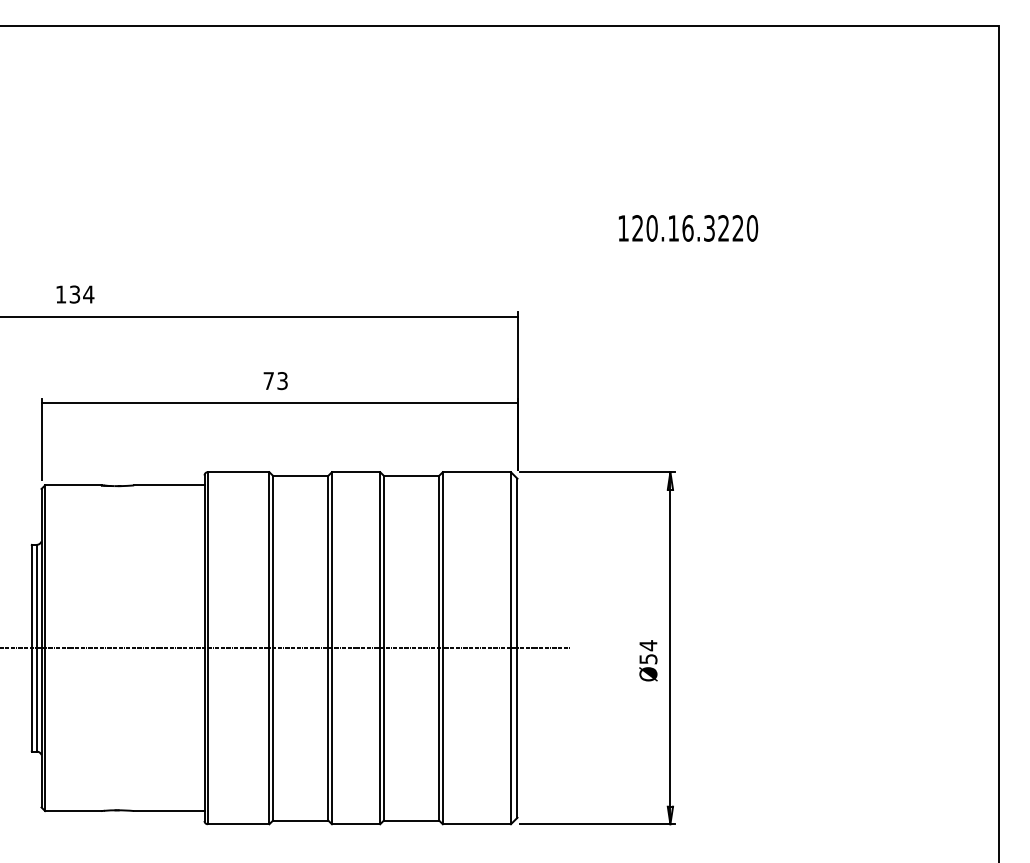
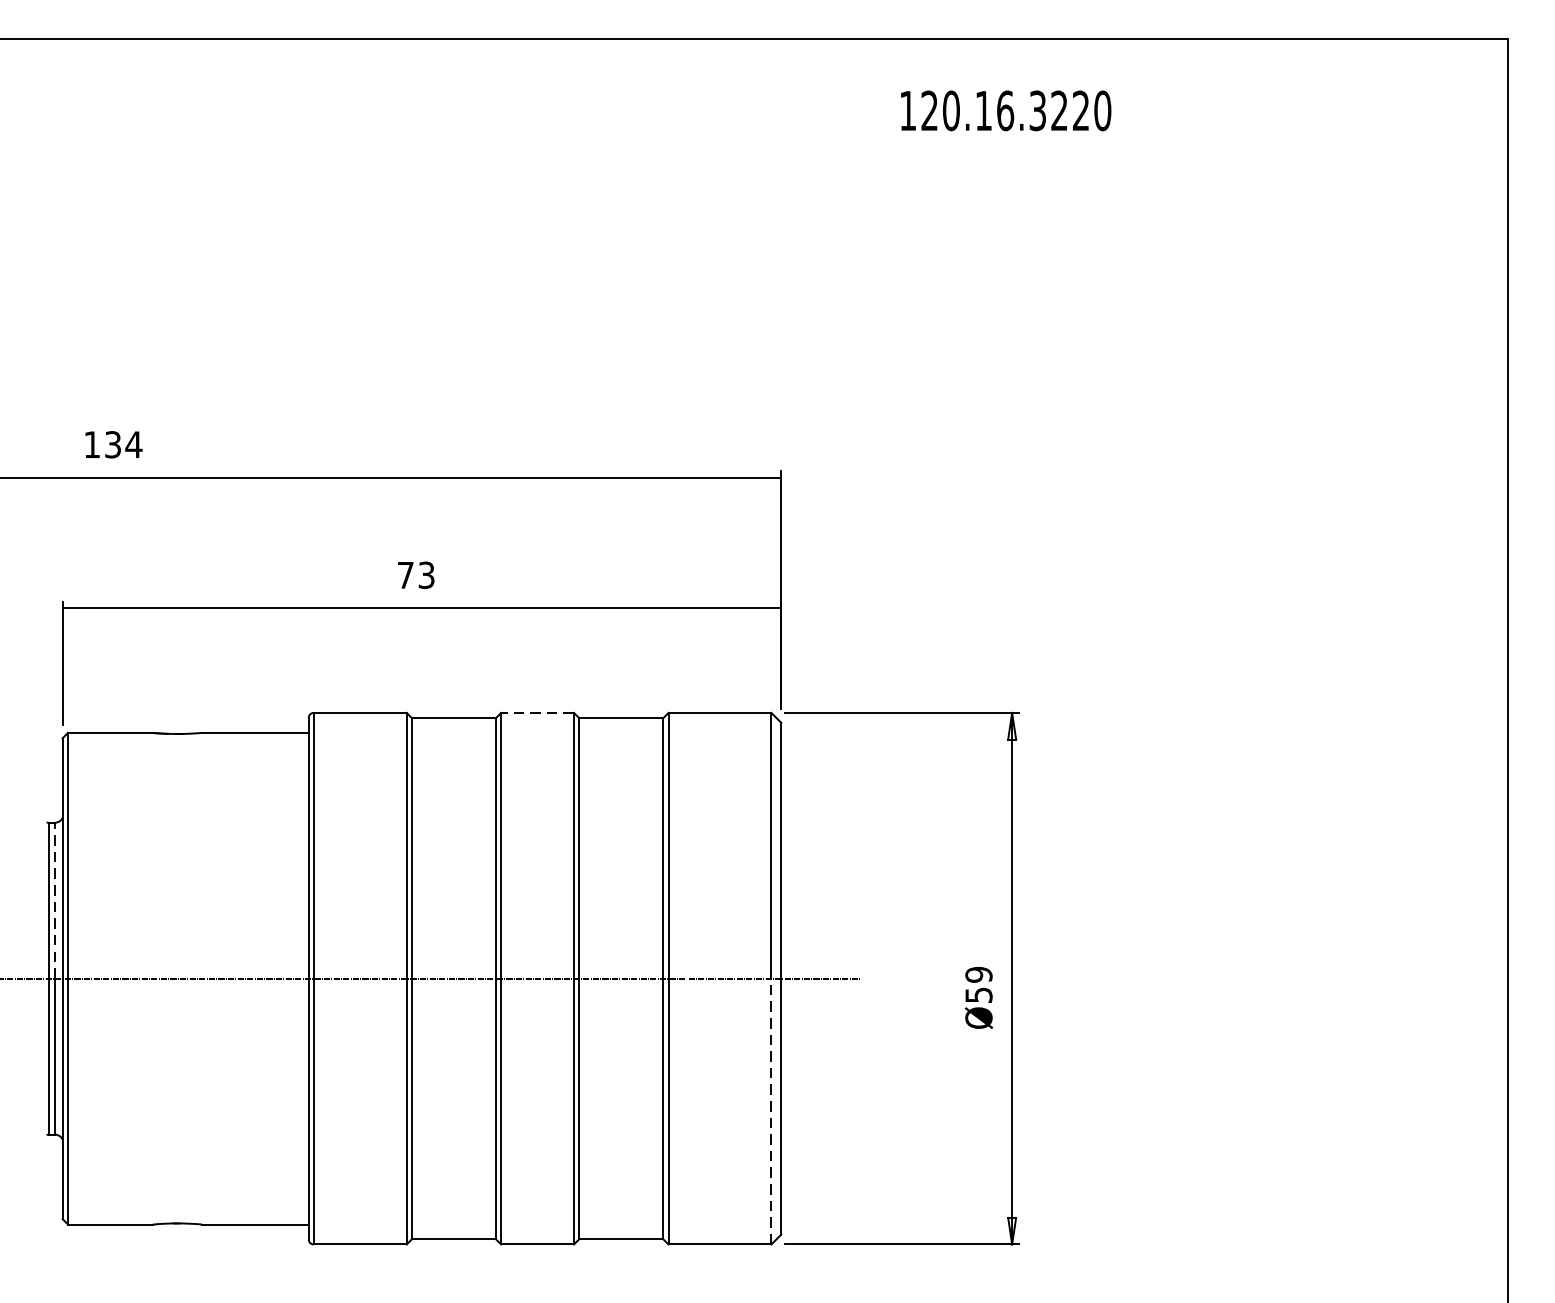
text: (688, 228) -> (1006, 110), moved
line: (355, 472) -> (536, 713), solid -> dashed
line: (36, 596) -> (55, 900), solid -> dashed
text: (648, 645) -> (979, 974), Ø54 -> Ø59
line: (510, 735) -> (770, 1110), solid -> dashed

